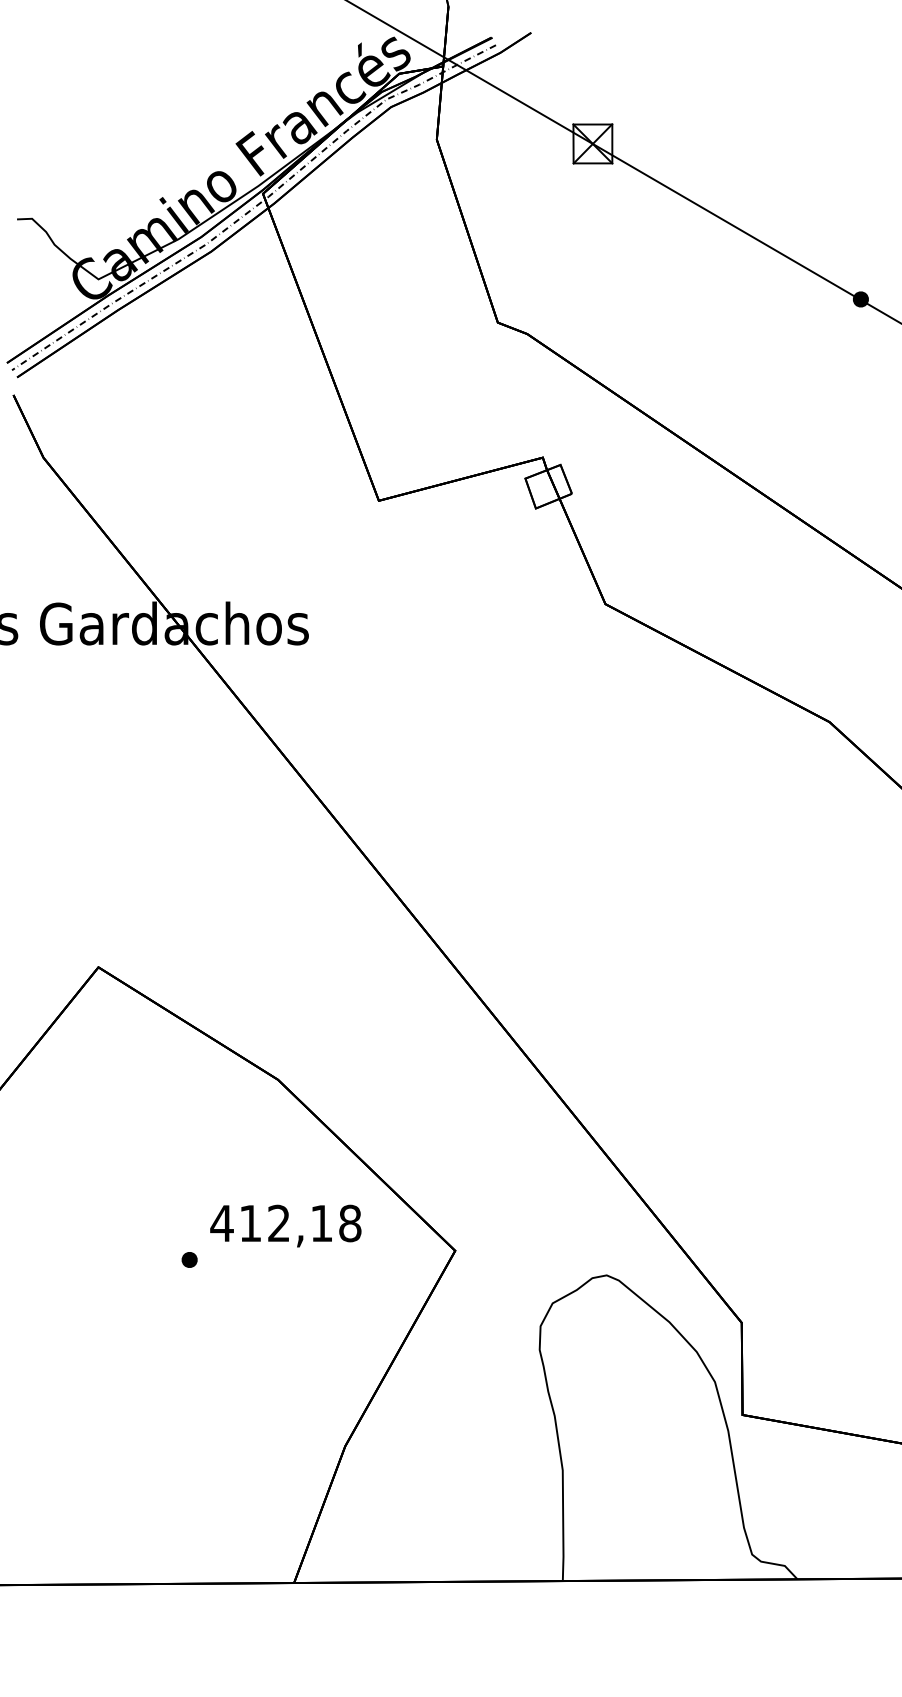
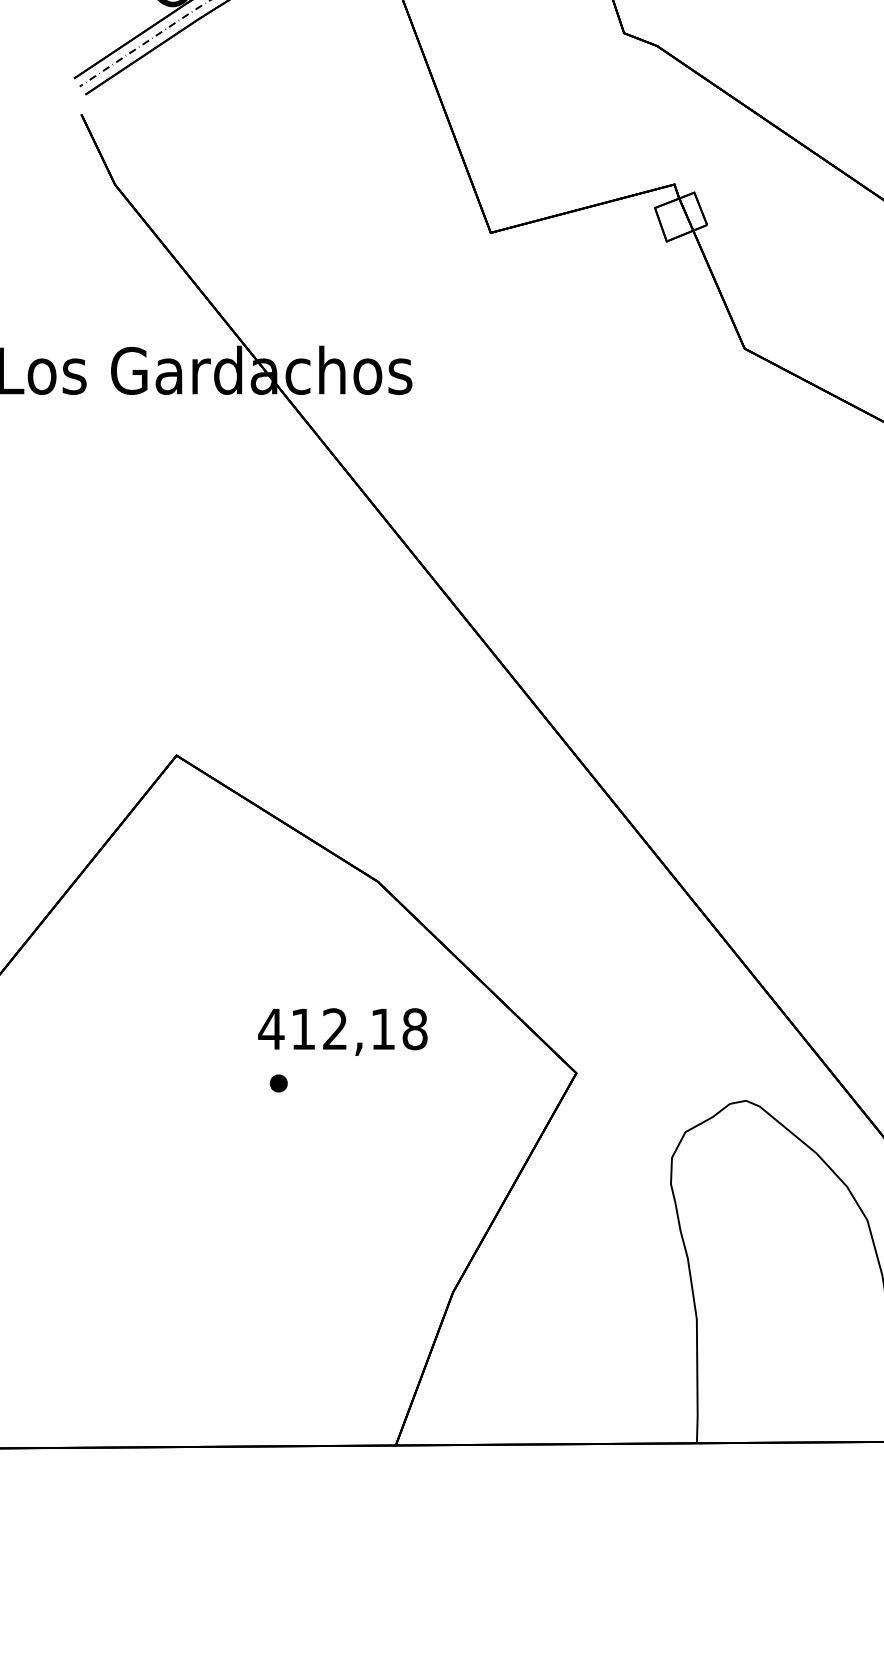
text: (285, 1225) -> (342, 1031), moved

